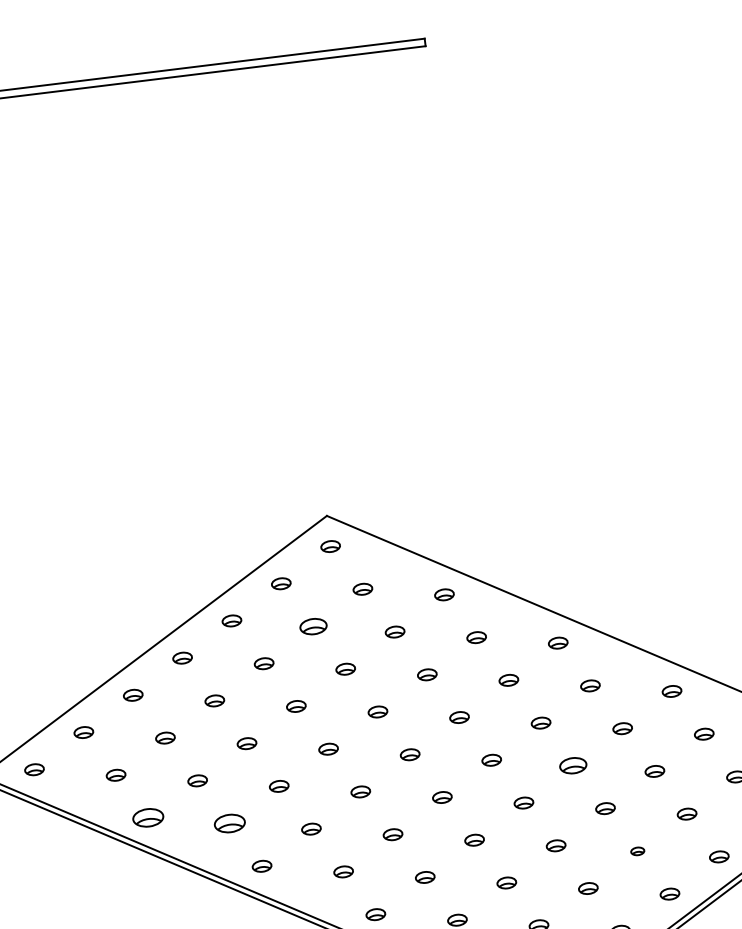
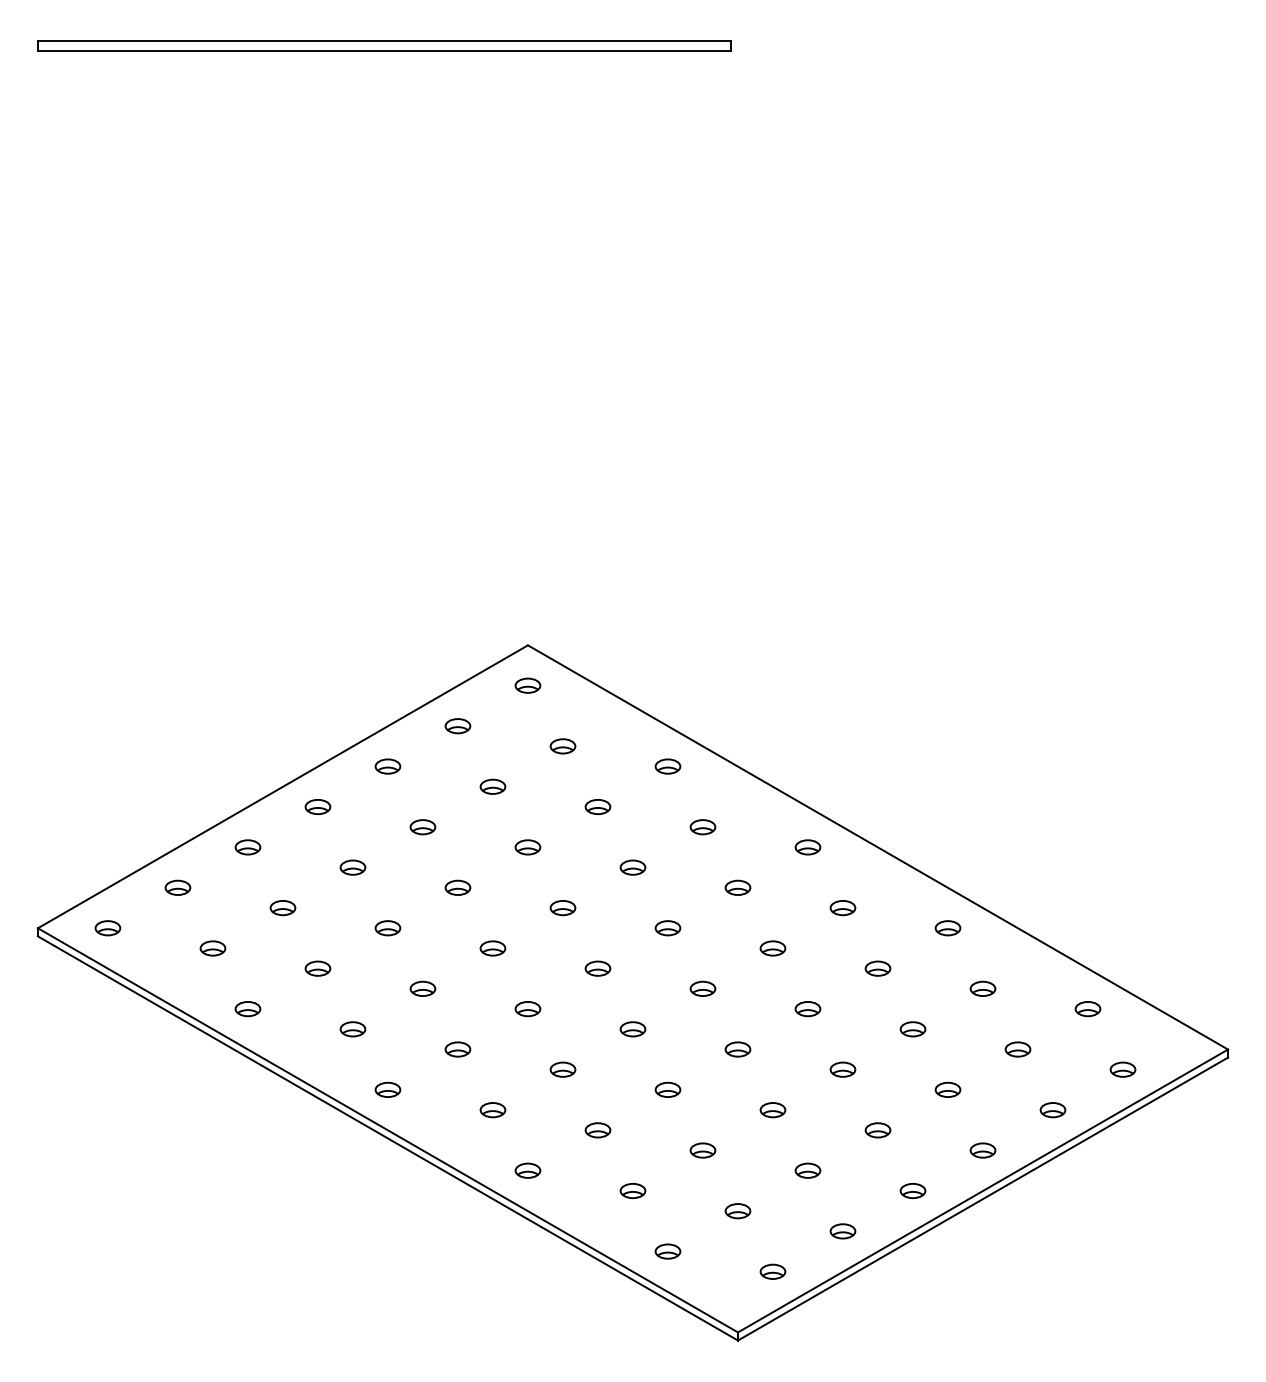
part: (313, 626) -> (492, 786), size x0.71
part: (572, 766) -> (807, 1009), size x0.71
part: (147, 818) -> (247, 1009), size x0.62
part: (229, 823) -> (352, 1029), size x0.62
part: (637, 851) -> (877, 1130), size x1.43

